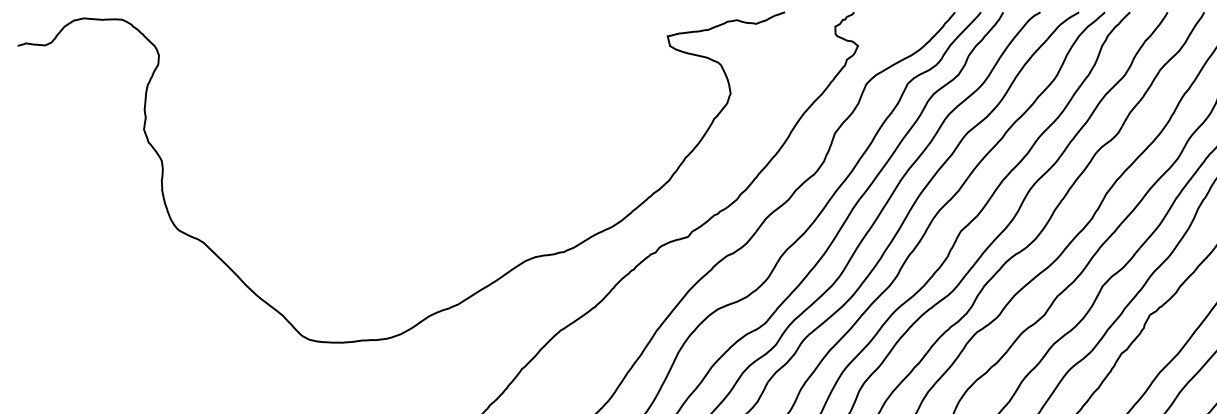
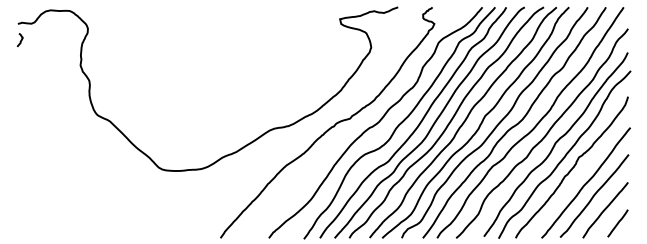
curve: (22, 79) -> (20, 40), added

